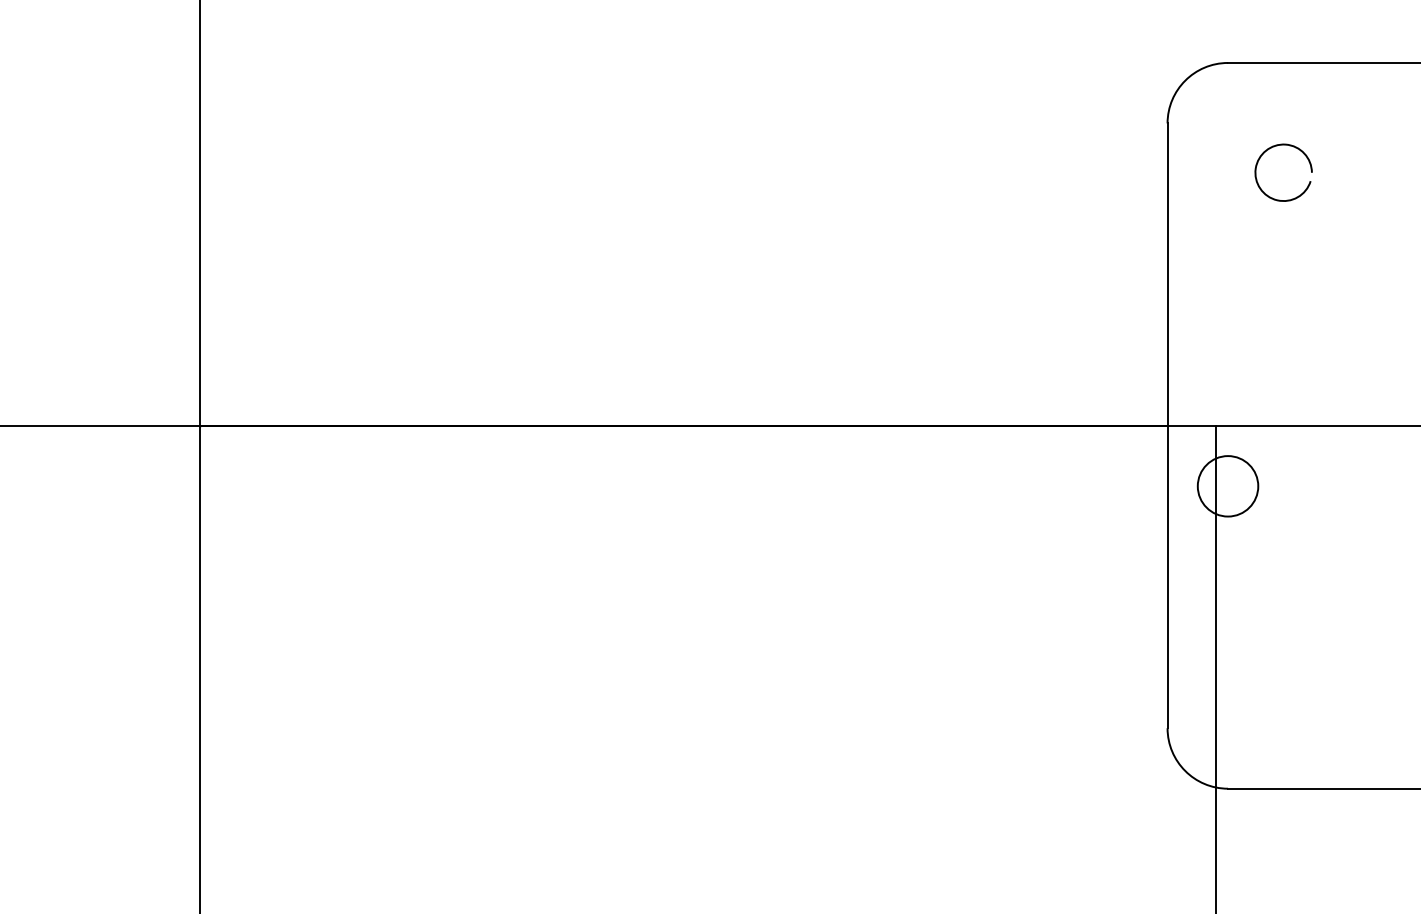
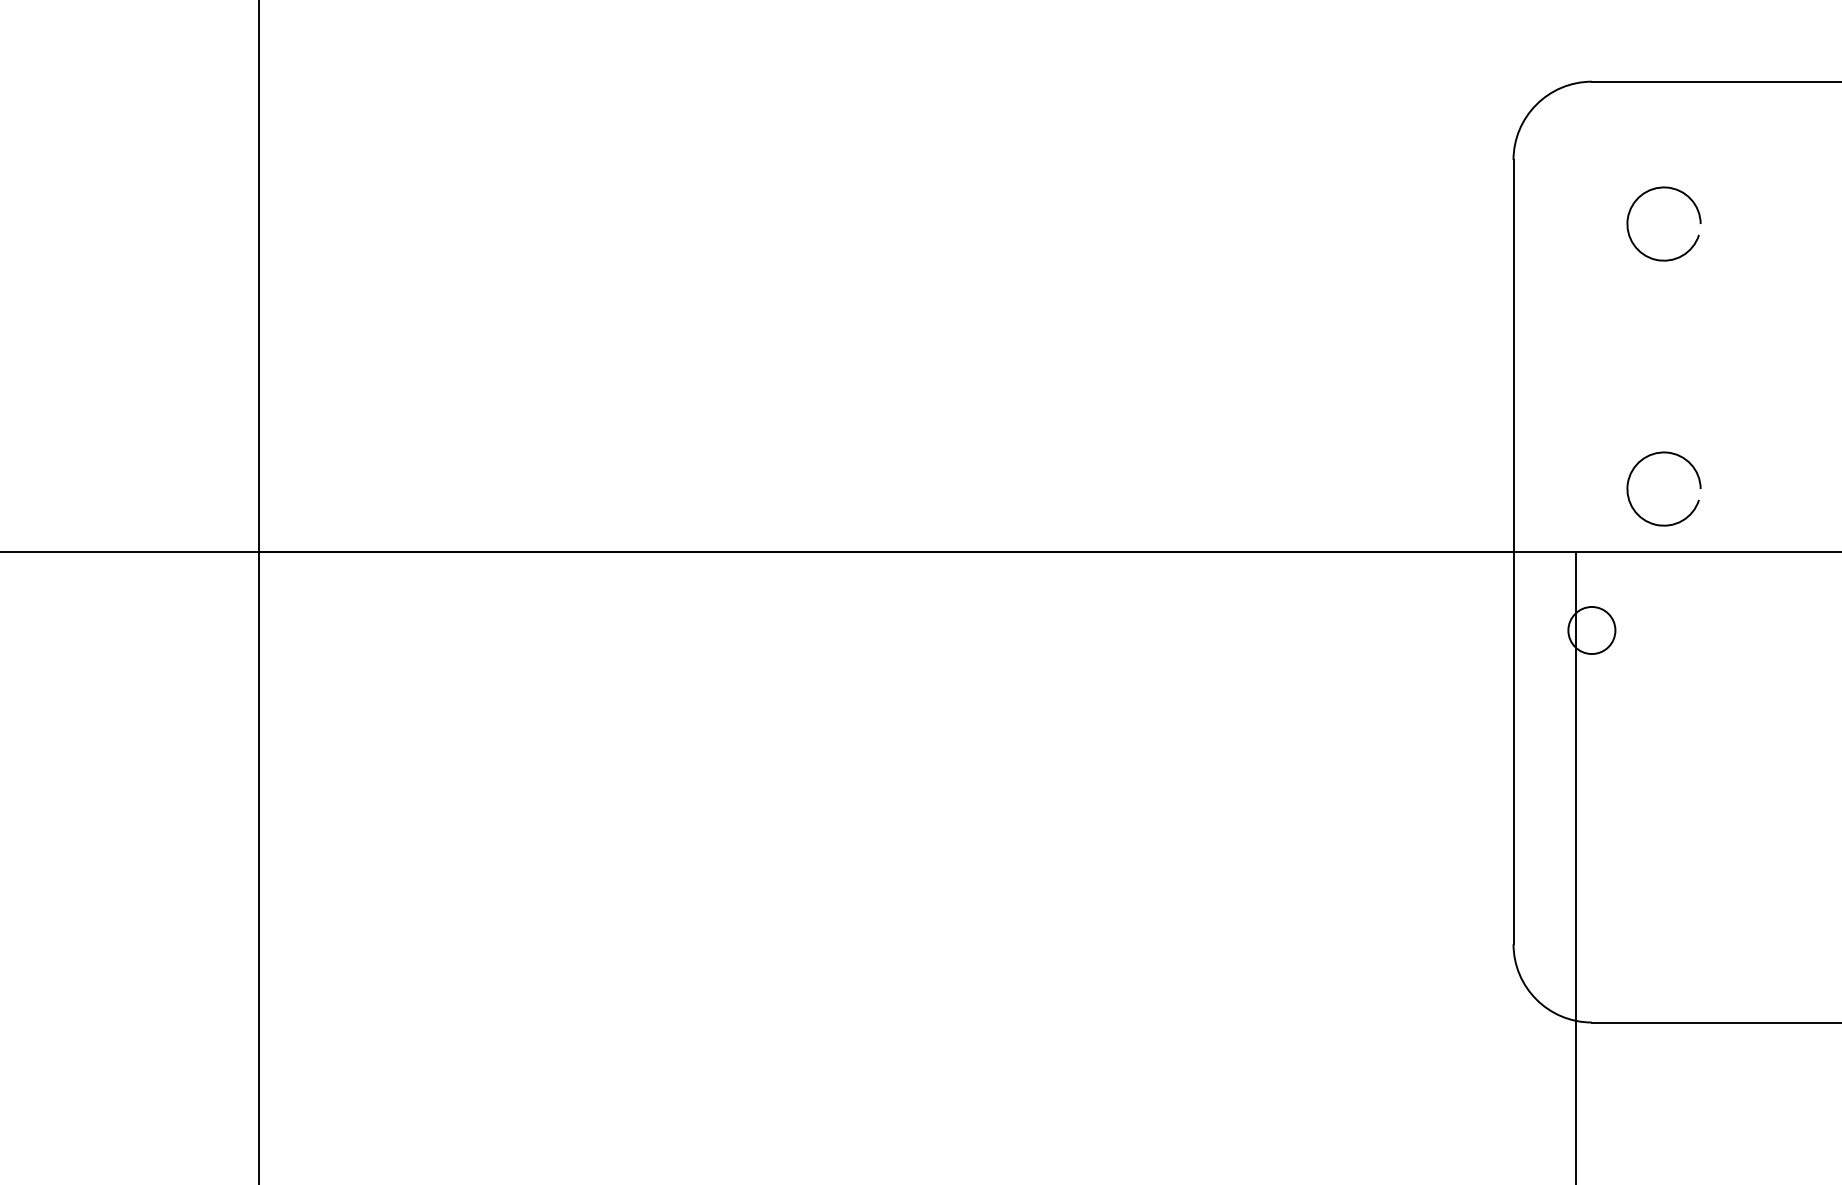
arc: (1270, 353) -> (1646, 458), added
circle: (1227, 486) -> (1591, 630), size x0.6

